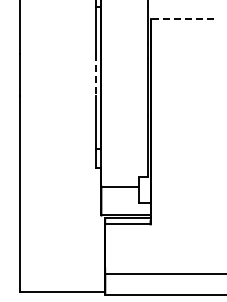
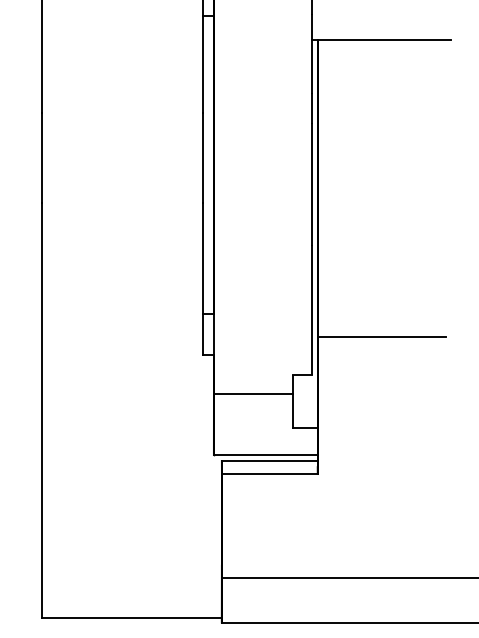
line: (180, 19) -> (380, 41), dashed -> solid
line: (96, 75) -> (203, 159), dashed -> solid
line: (180, 159) -> (380, 336), added

